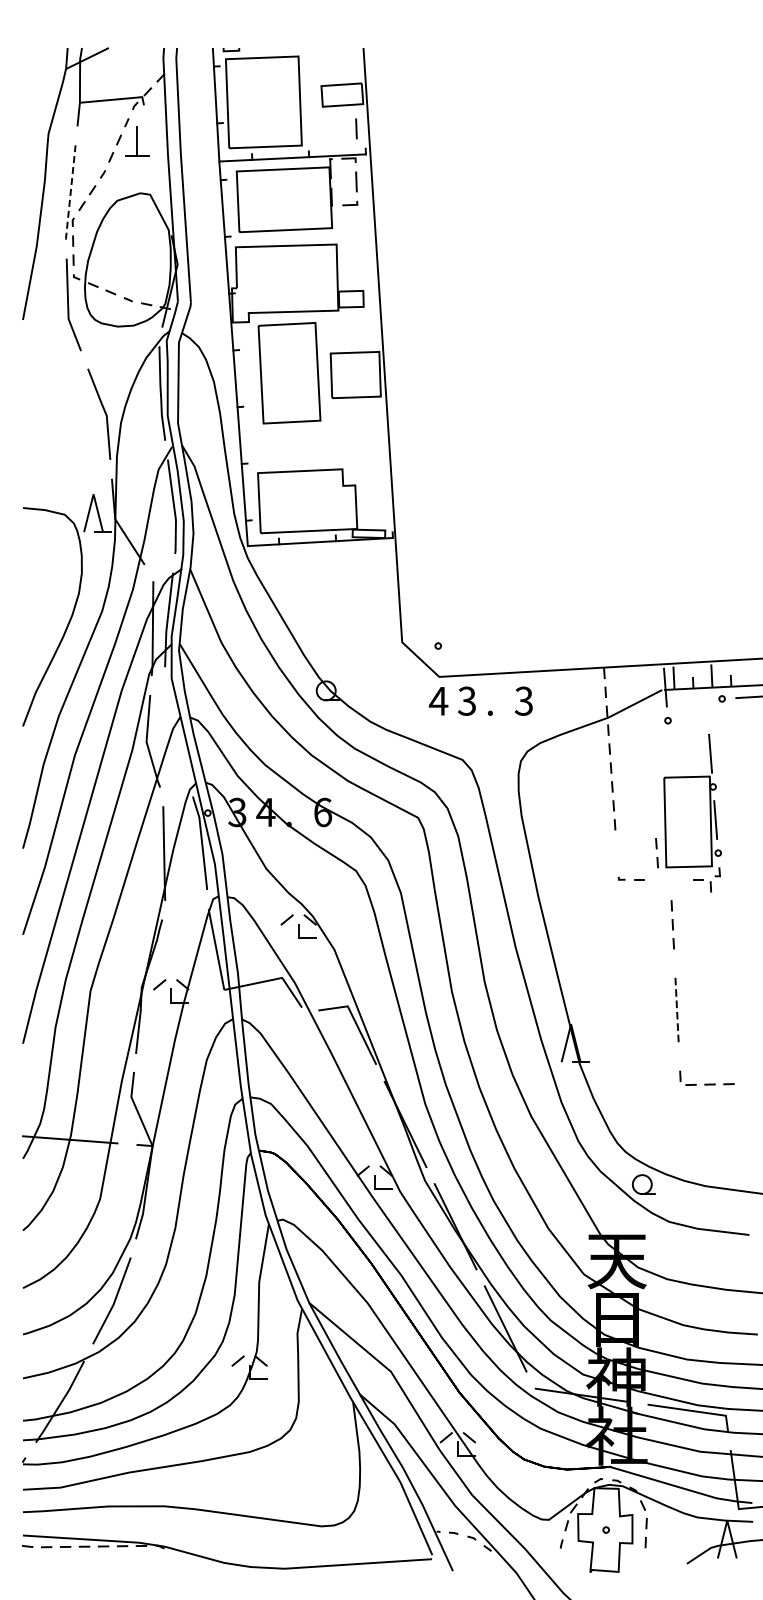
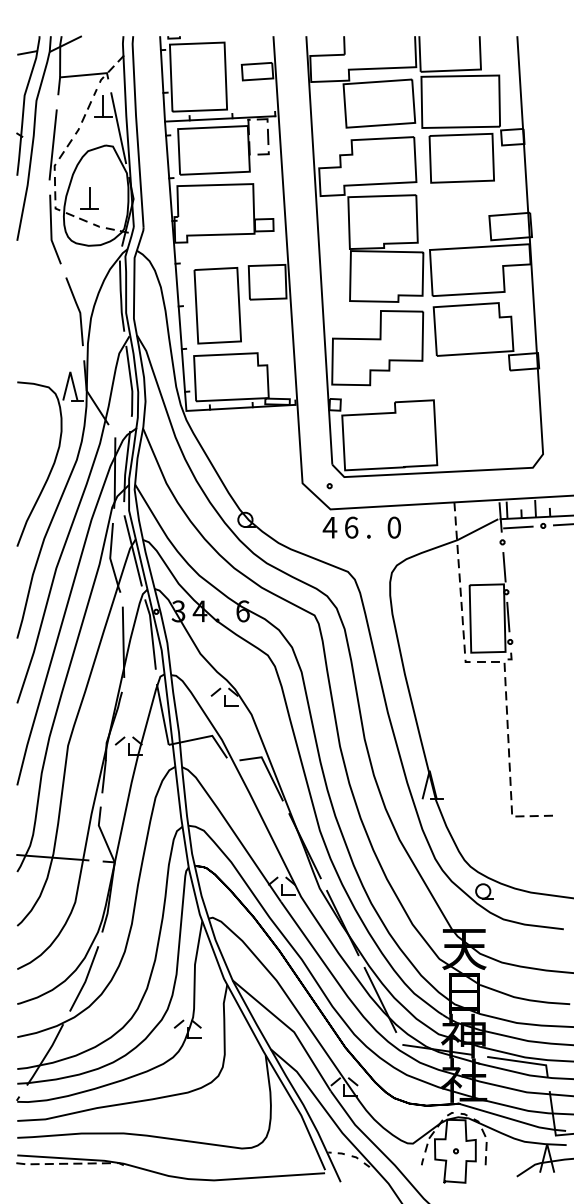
line: (356, 128) -> (268, 96), removed
part: (37, 140) -> (28, 105), added
line: (157, 169) -> (118, 127), added
line: (70, 192) -> (53, 144), dashed -> solid
part: (119, 263) -> (89, 198), added
part: (564, 341) -> (424, 257), added
part: (289, 373) -> (217, 305), moved
text: (467, 700) -> (351, 527), 3 -> 6
text: (523, 700) -> (393, 527), 3 -> 0
line: (688, 700) -> (517, 527), added
line: (176, 732) -> (132, 551), added
part: (688, 813) -> (487, 612), moved
part: (676, 1009) -> (508, 759), size x1.67

